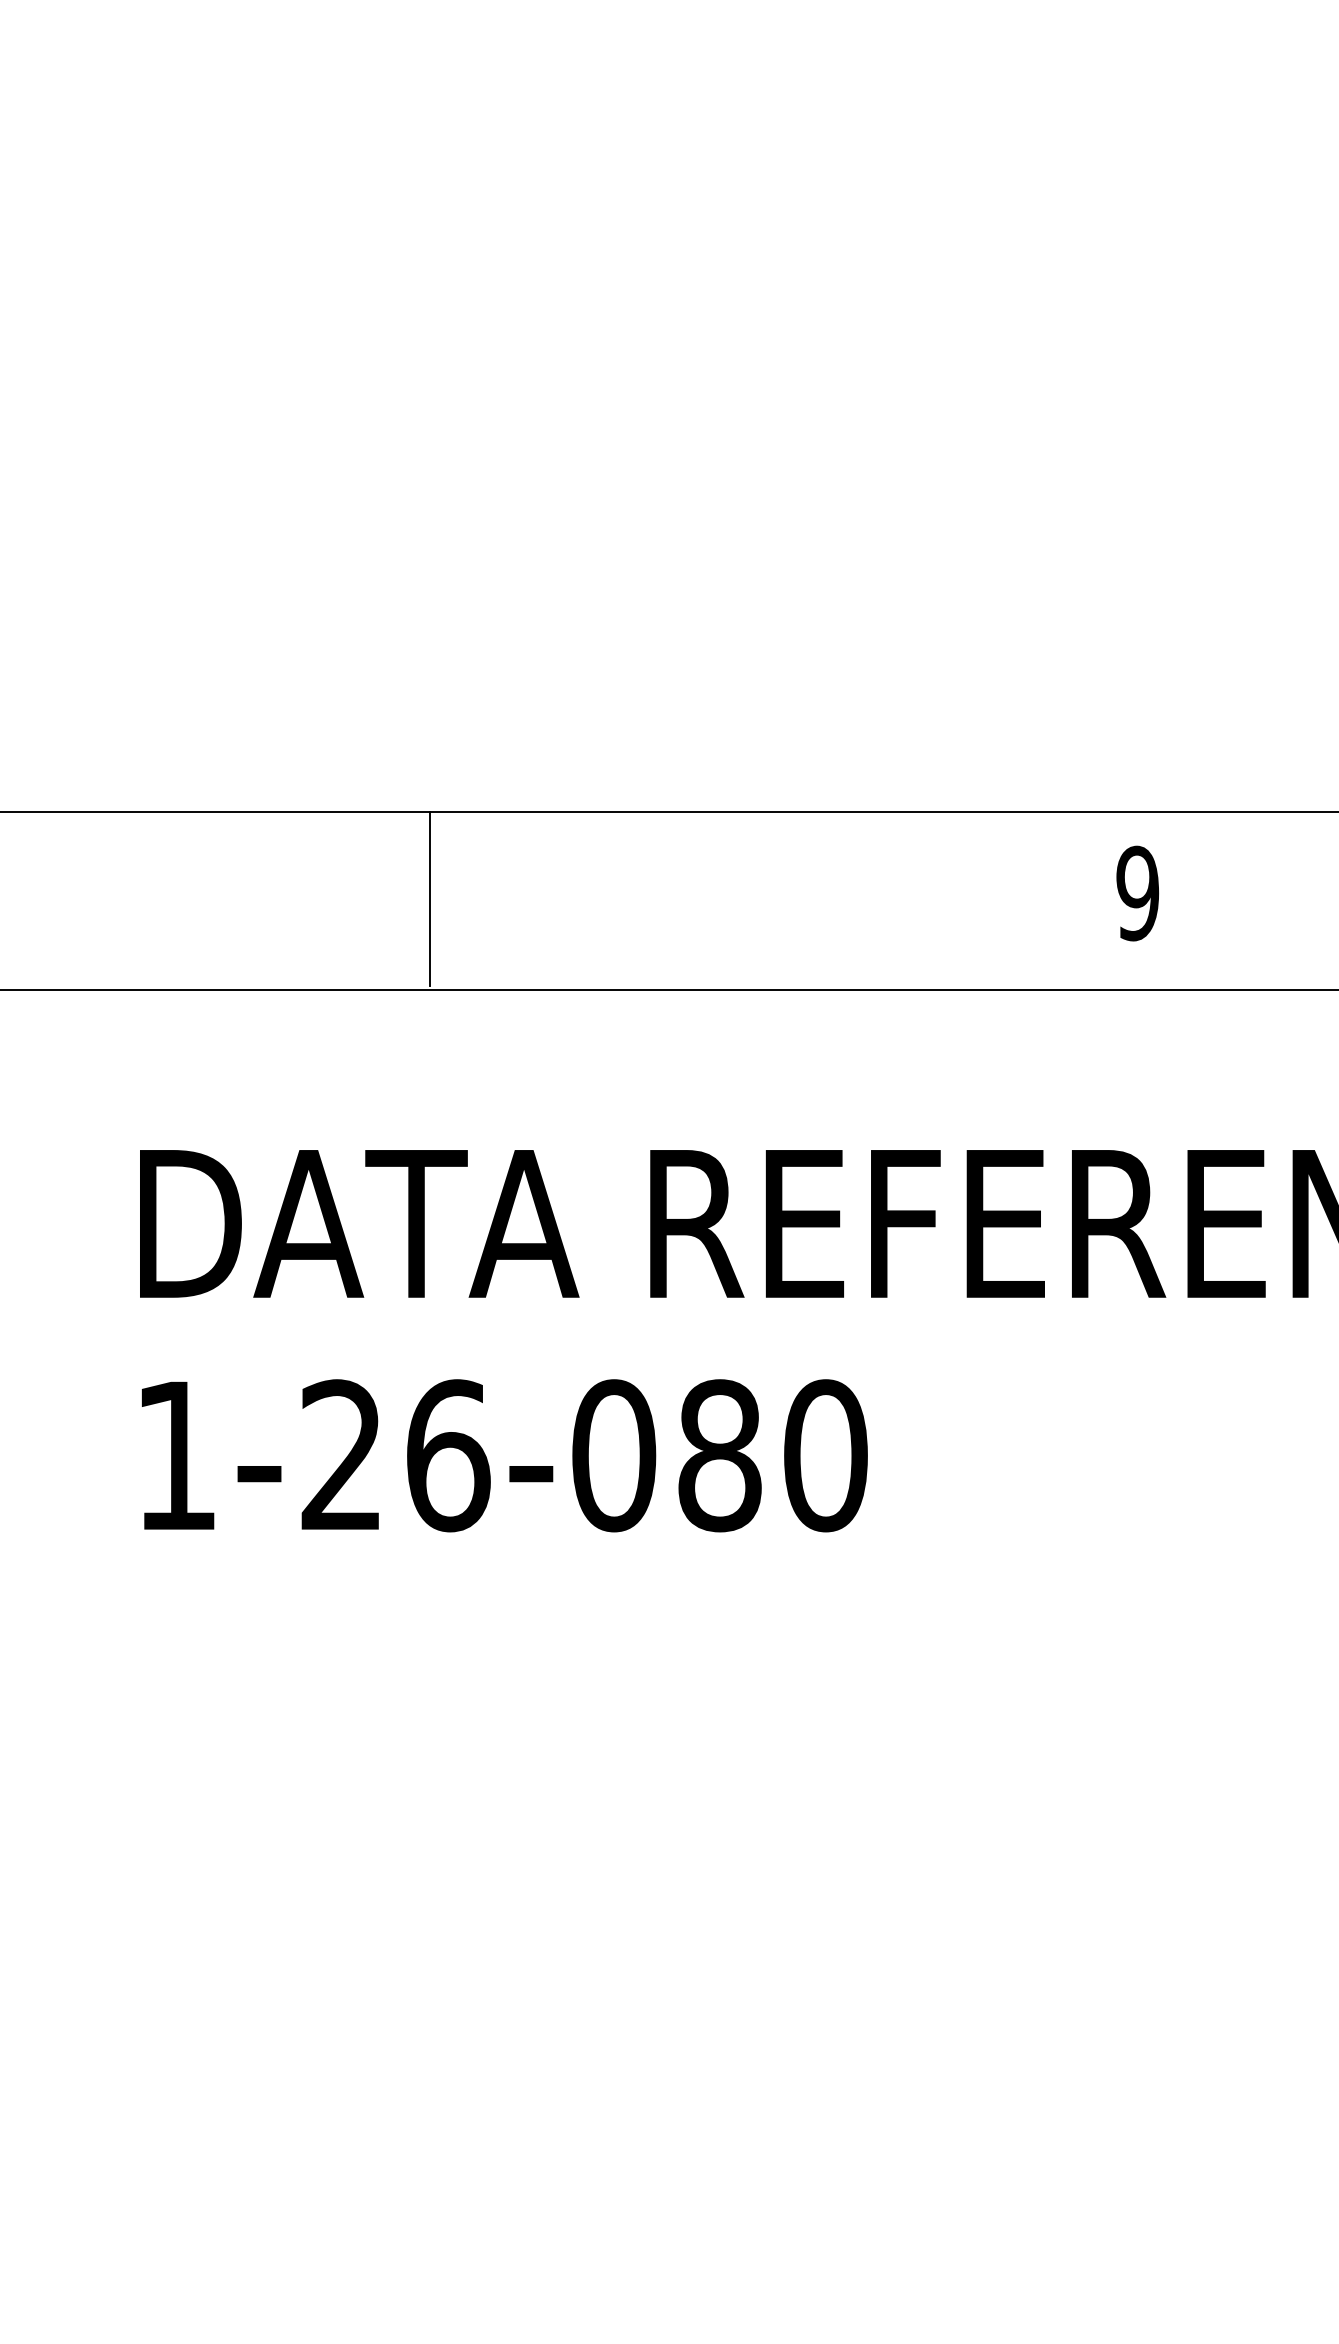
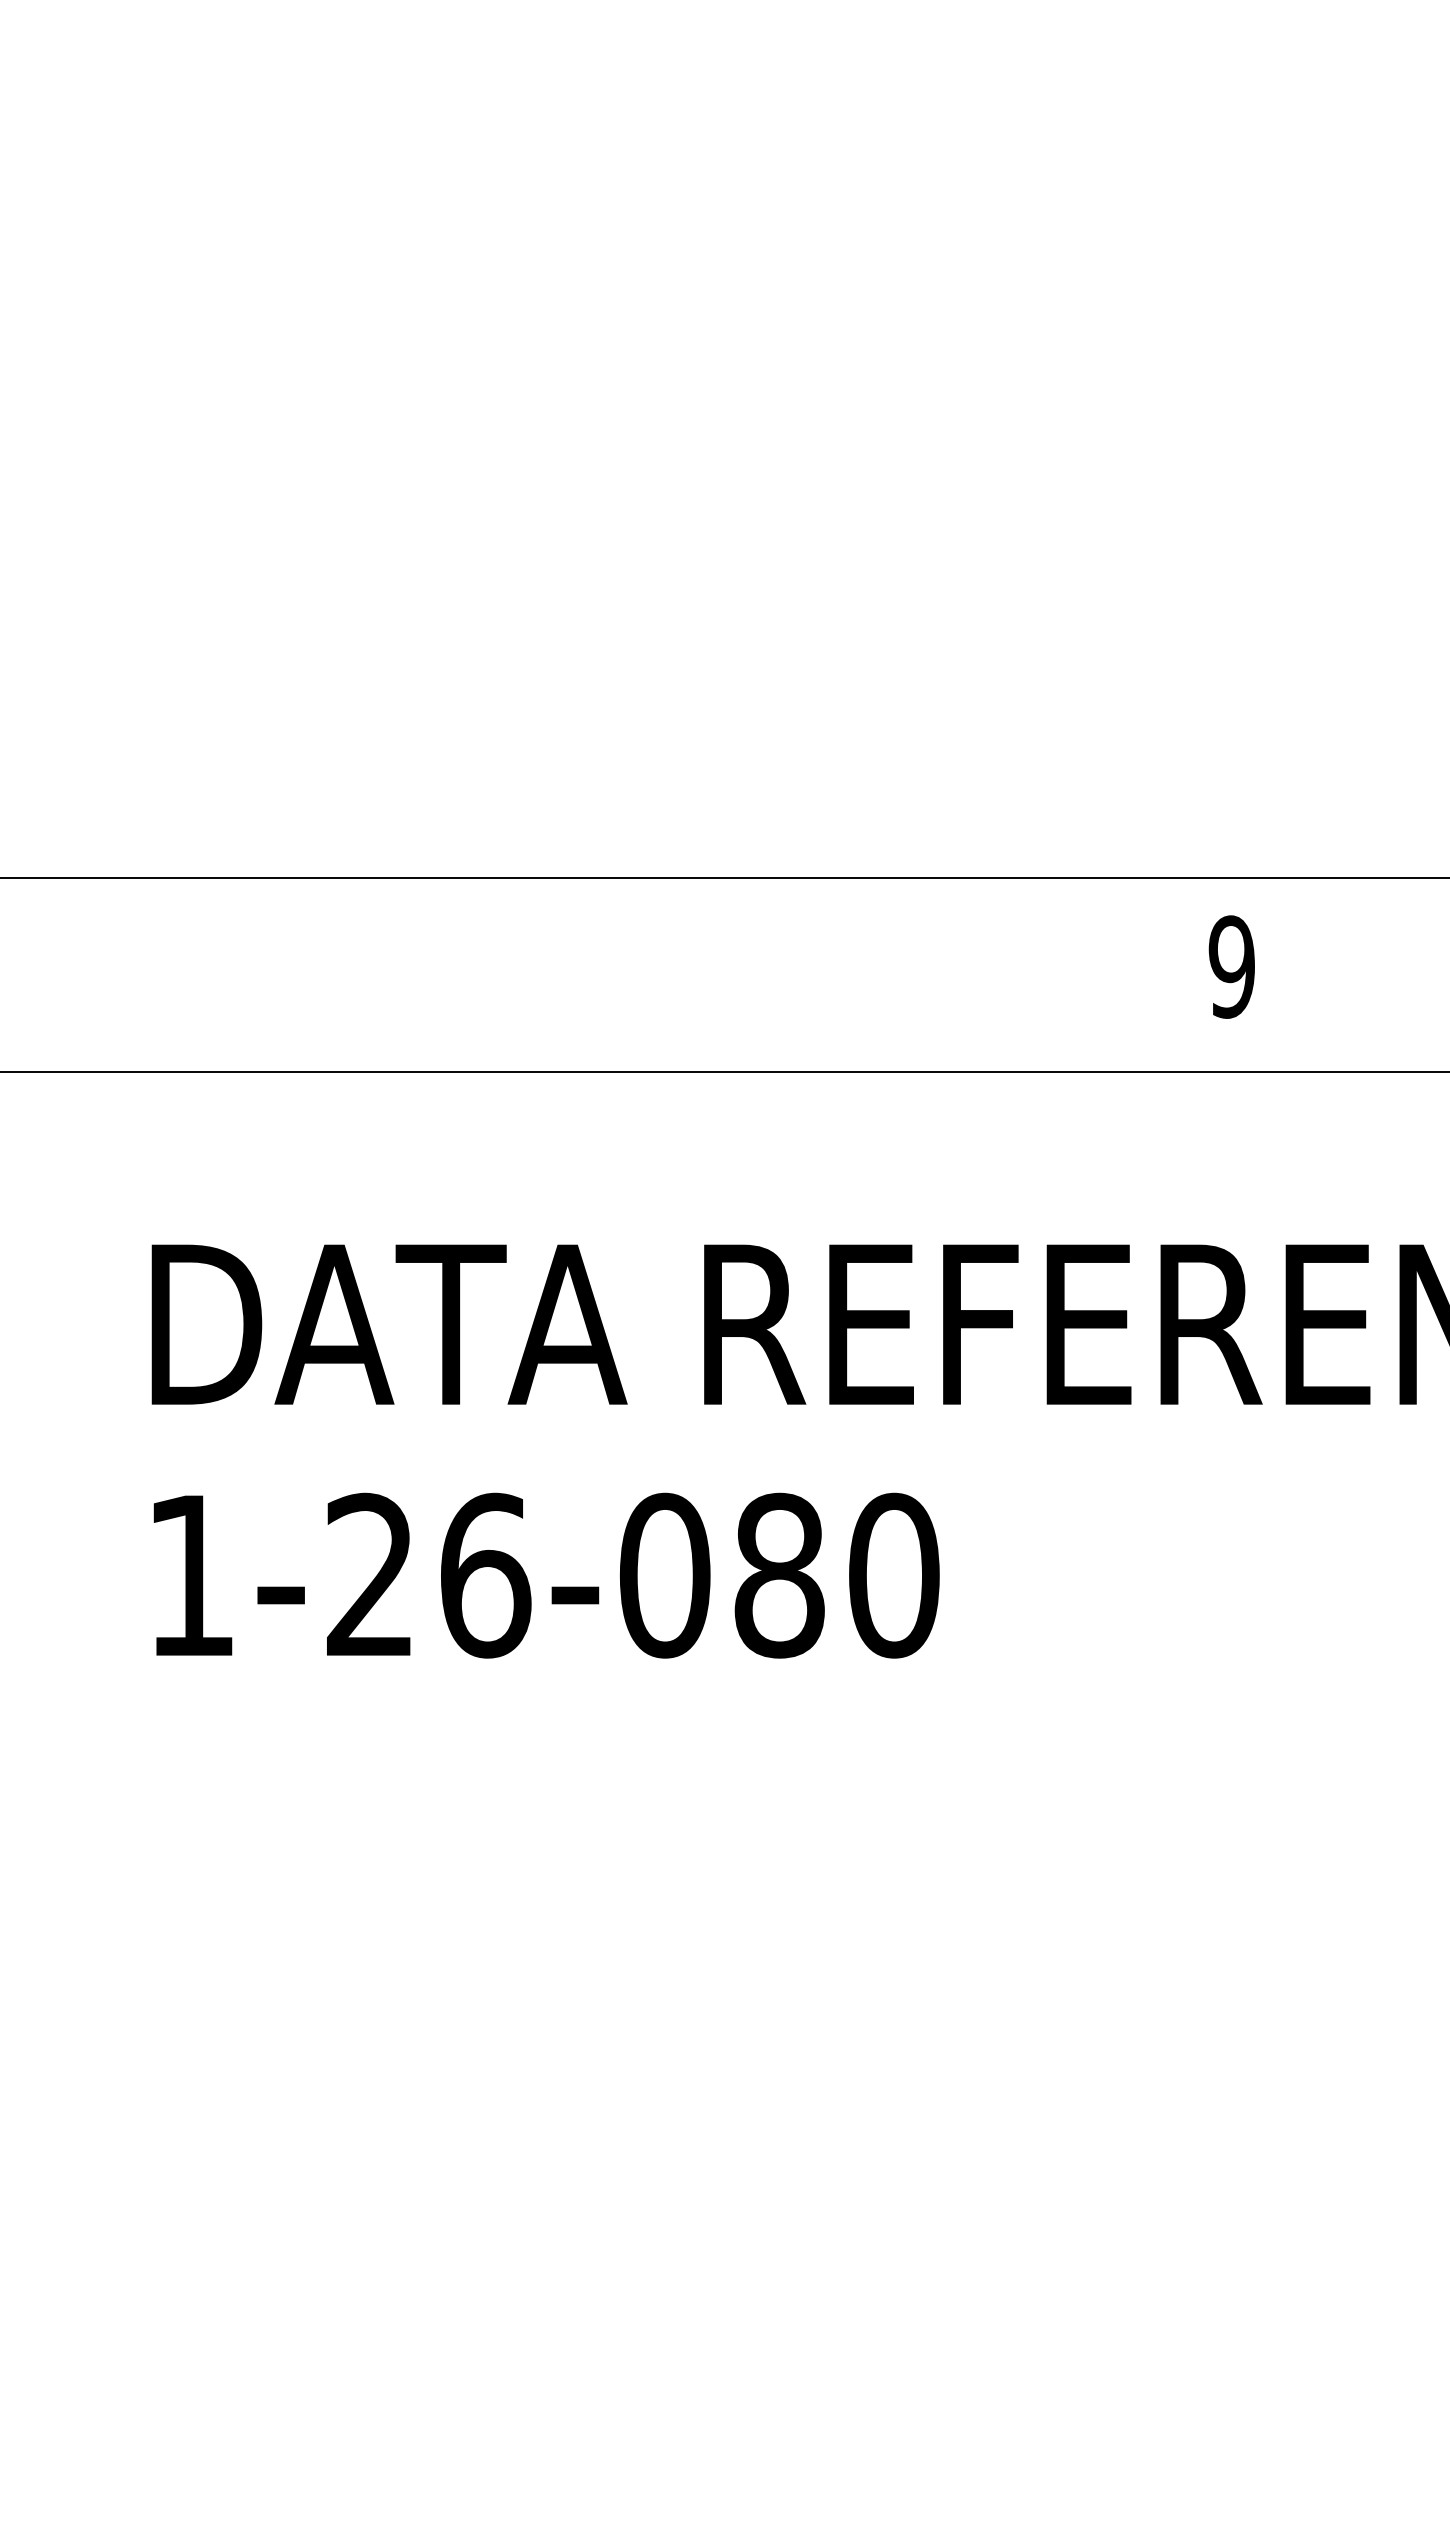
line: (429, 898) -> (465, 972), removed

